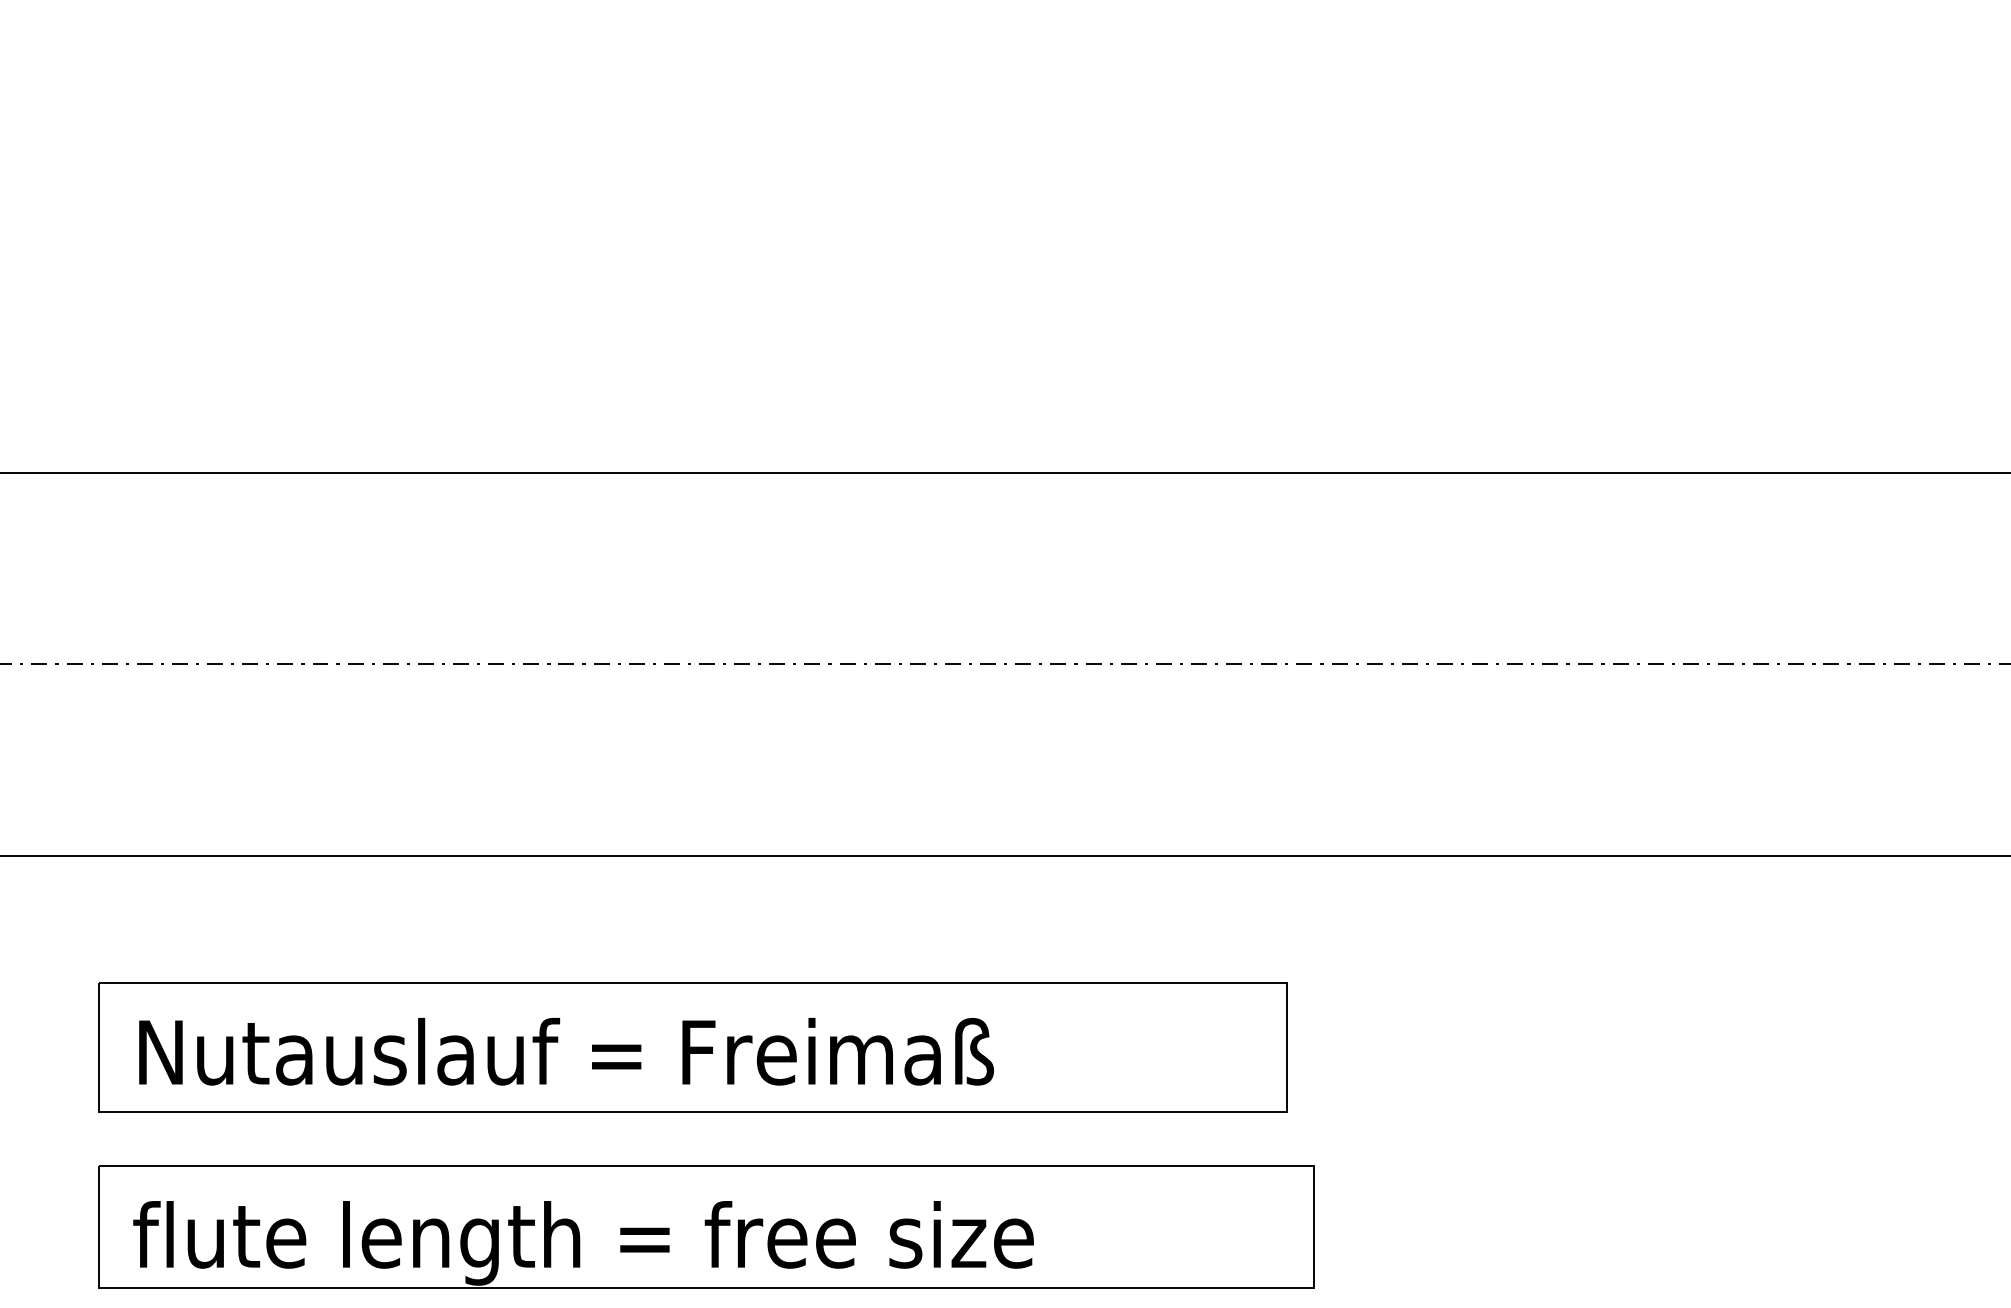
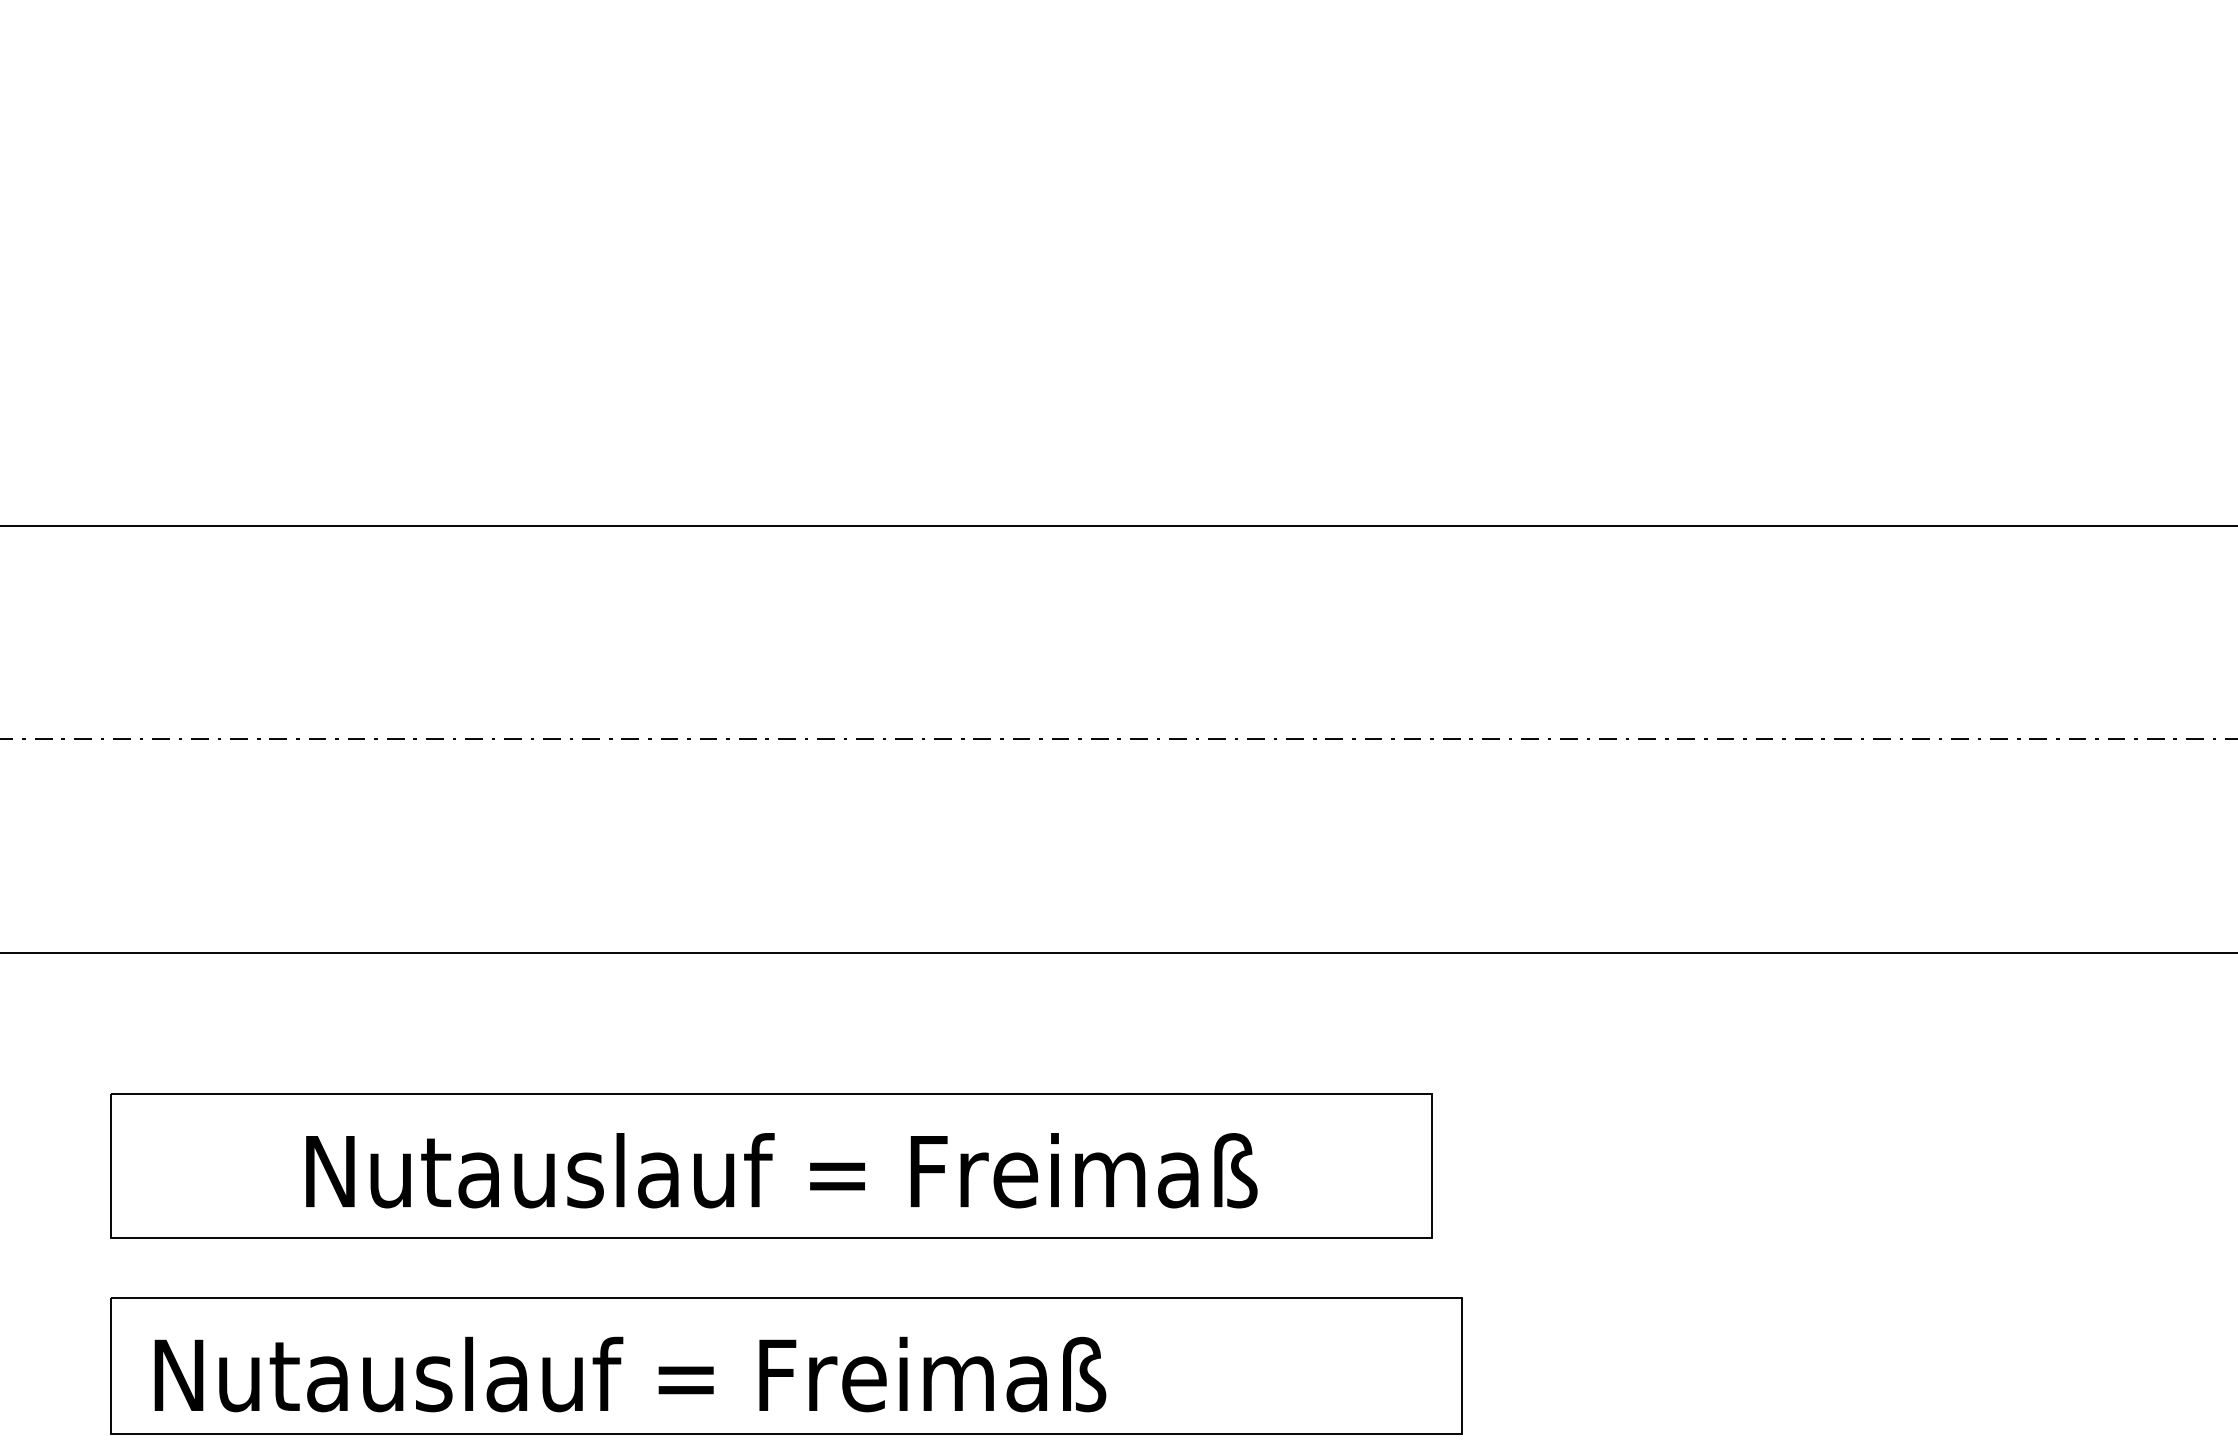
text: (566, 1051) -> (781, 1170), moved
text: (583, 1243) -> (649, 1384), flute length = free size -> Nutauslauf = Freimaß

